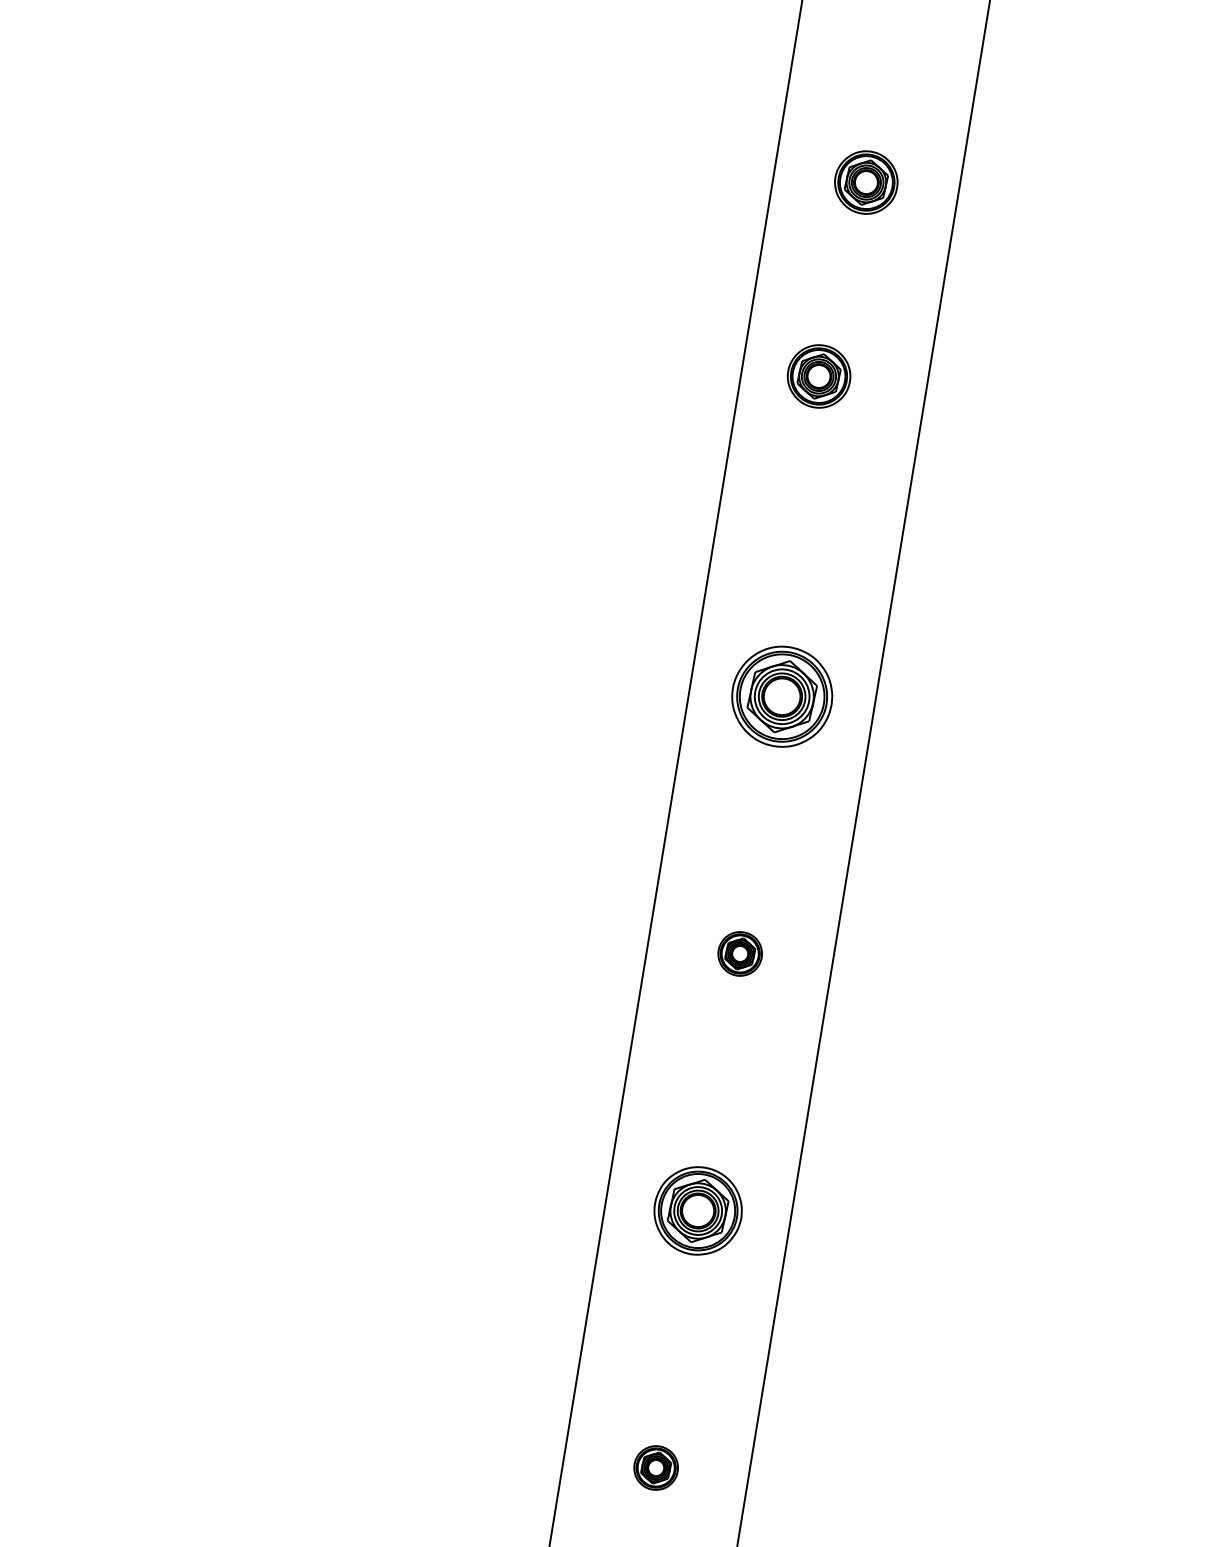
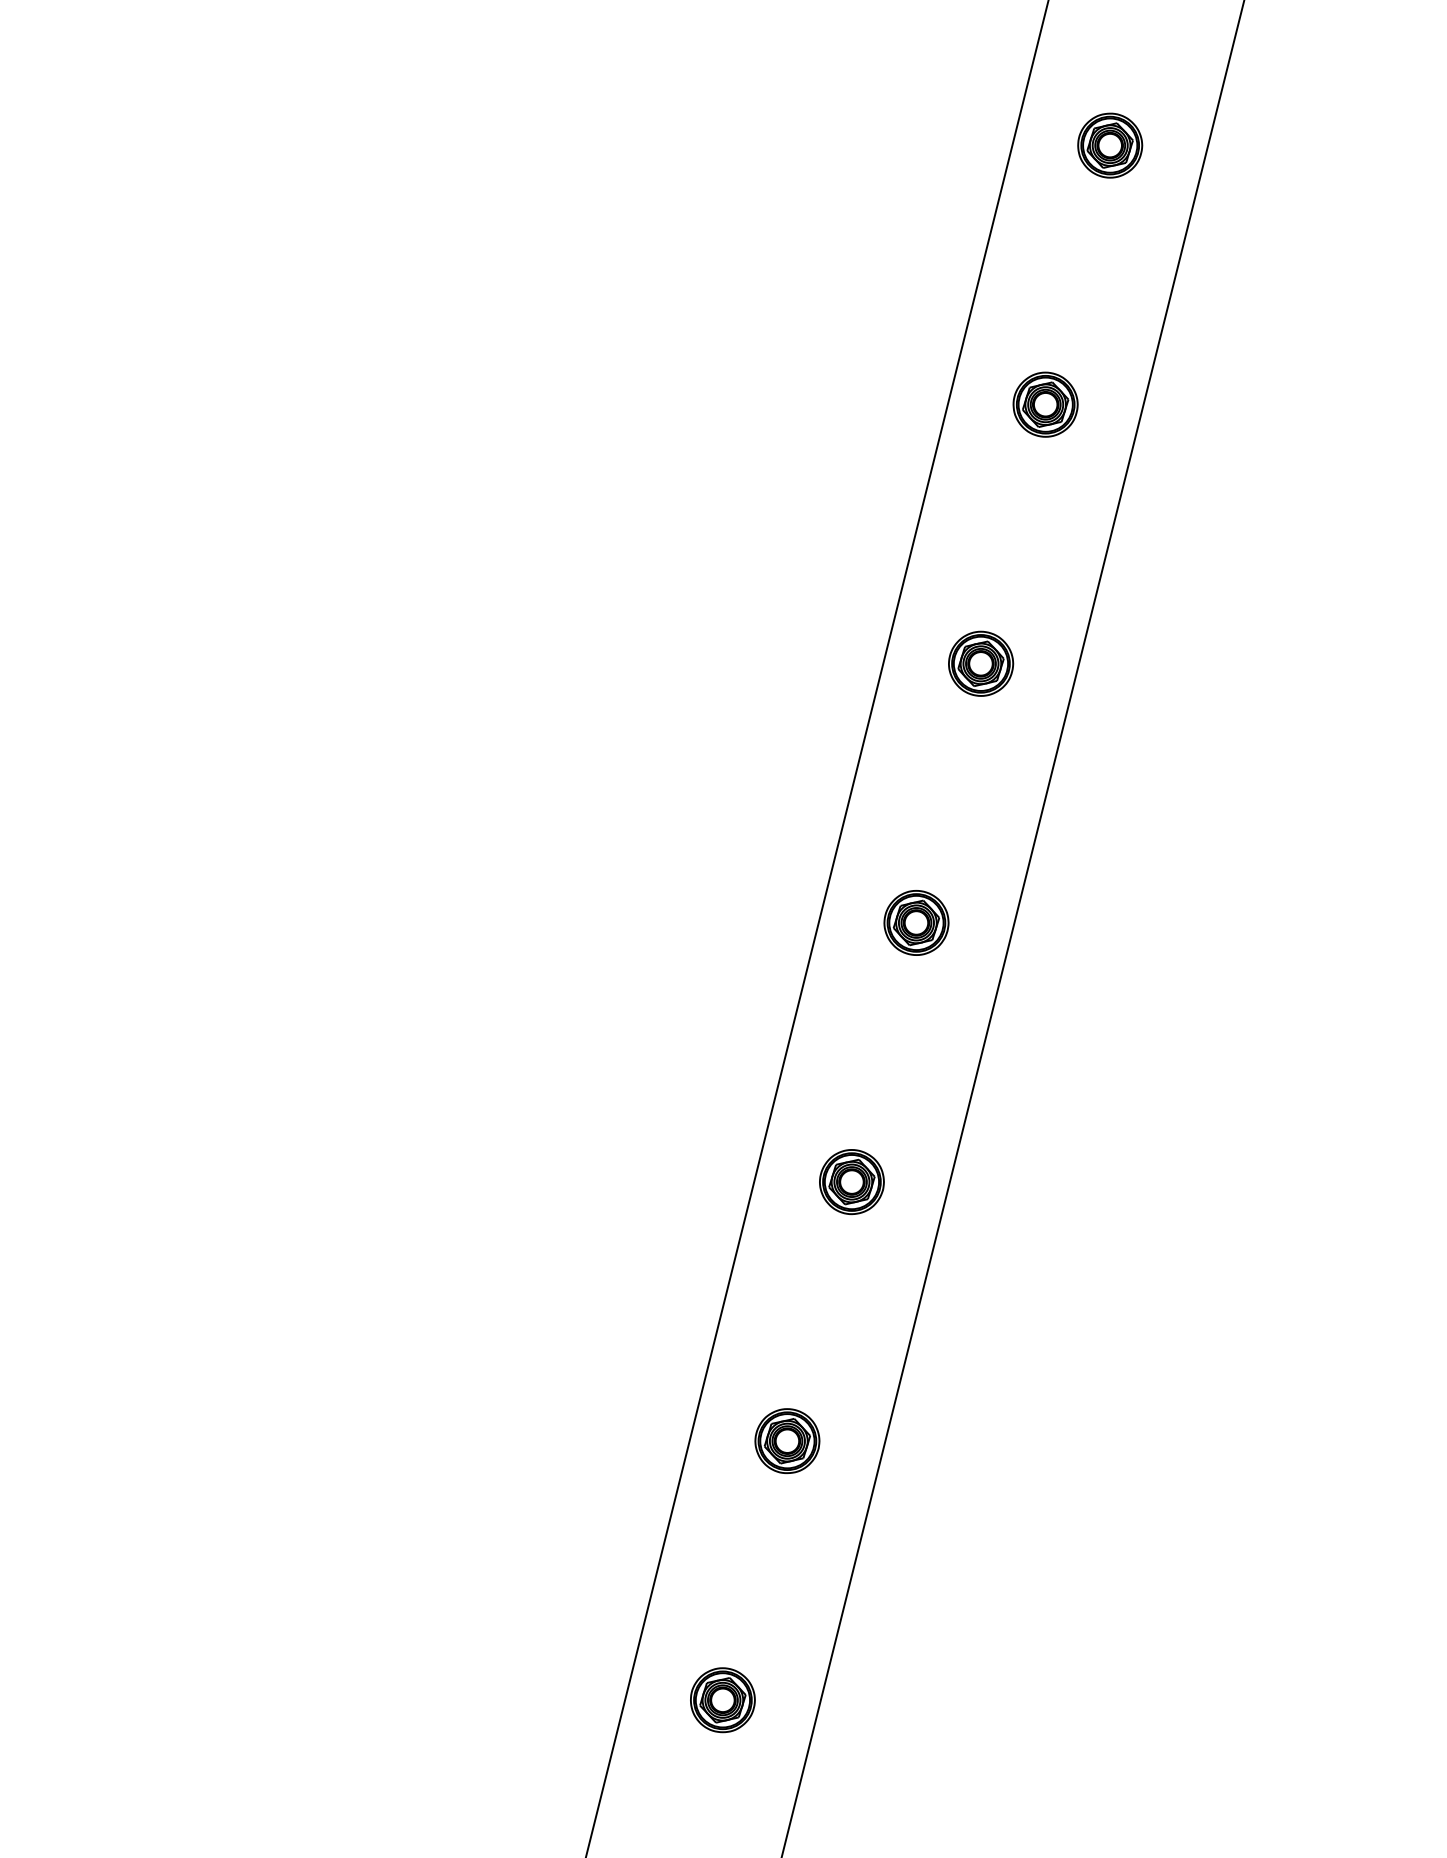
part: (819, 376) -> (981, 663), moved
part: (782, 696) -> (916, 922), size x0.62
part: (739, 954) -> (851, 1182), size x1.43
part: (698, 1210) -> (787, 1440), size x0.71
part: (655, 1468) -> (722, 1700), size x1.43

